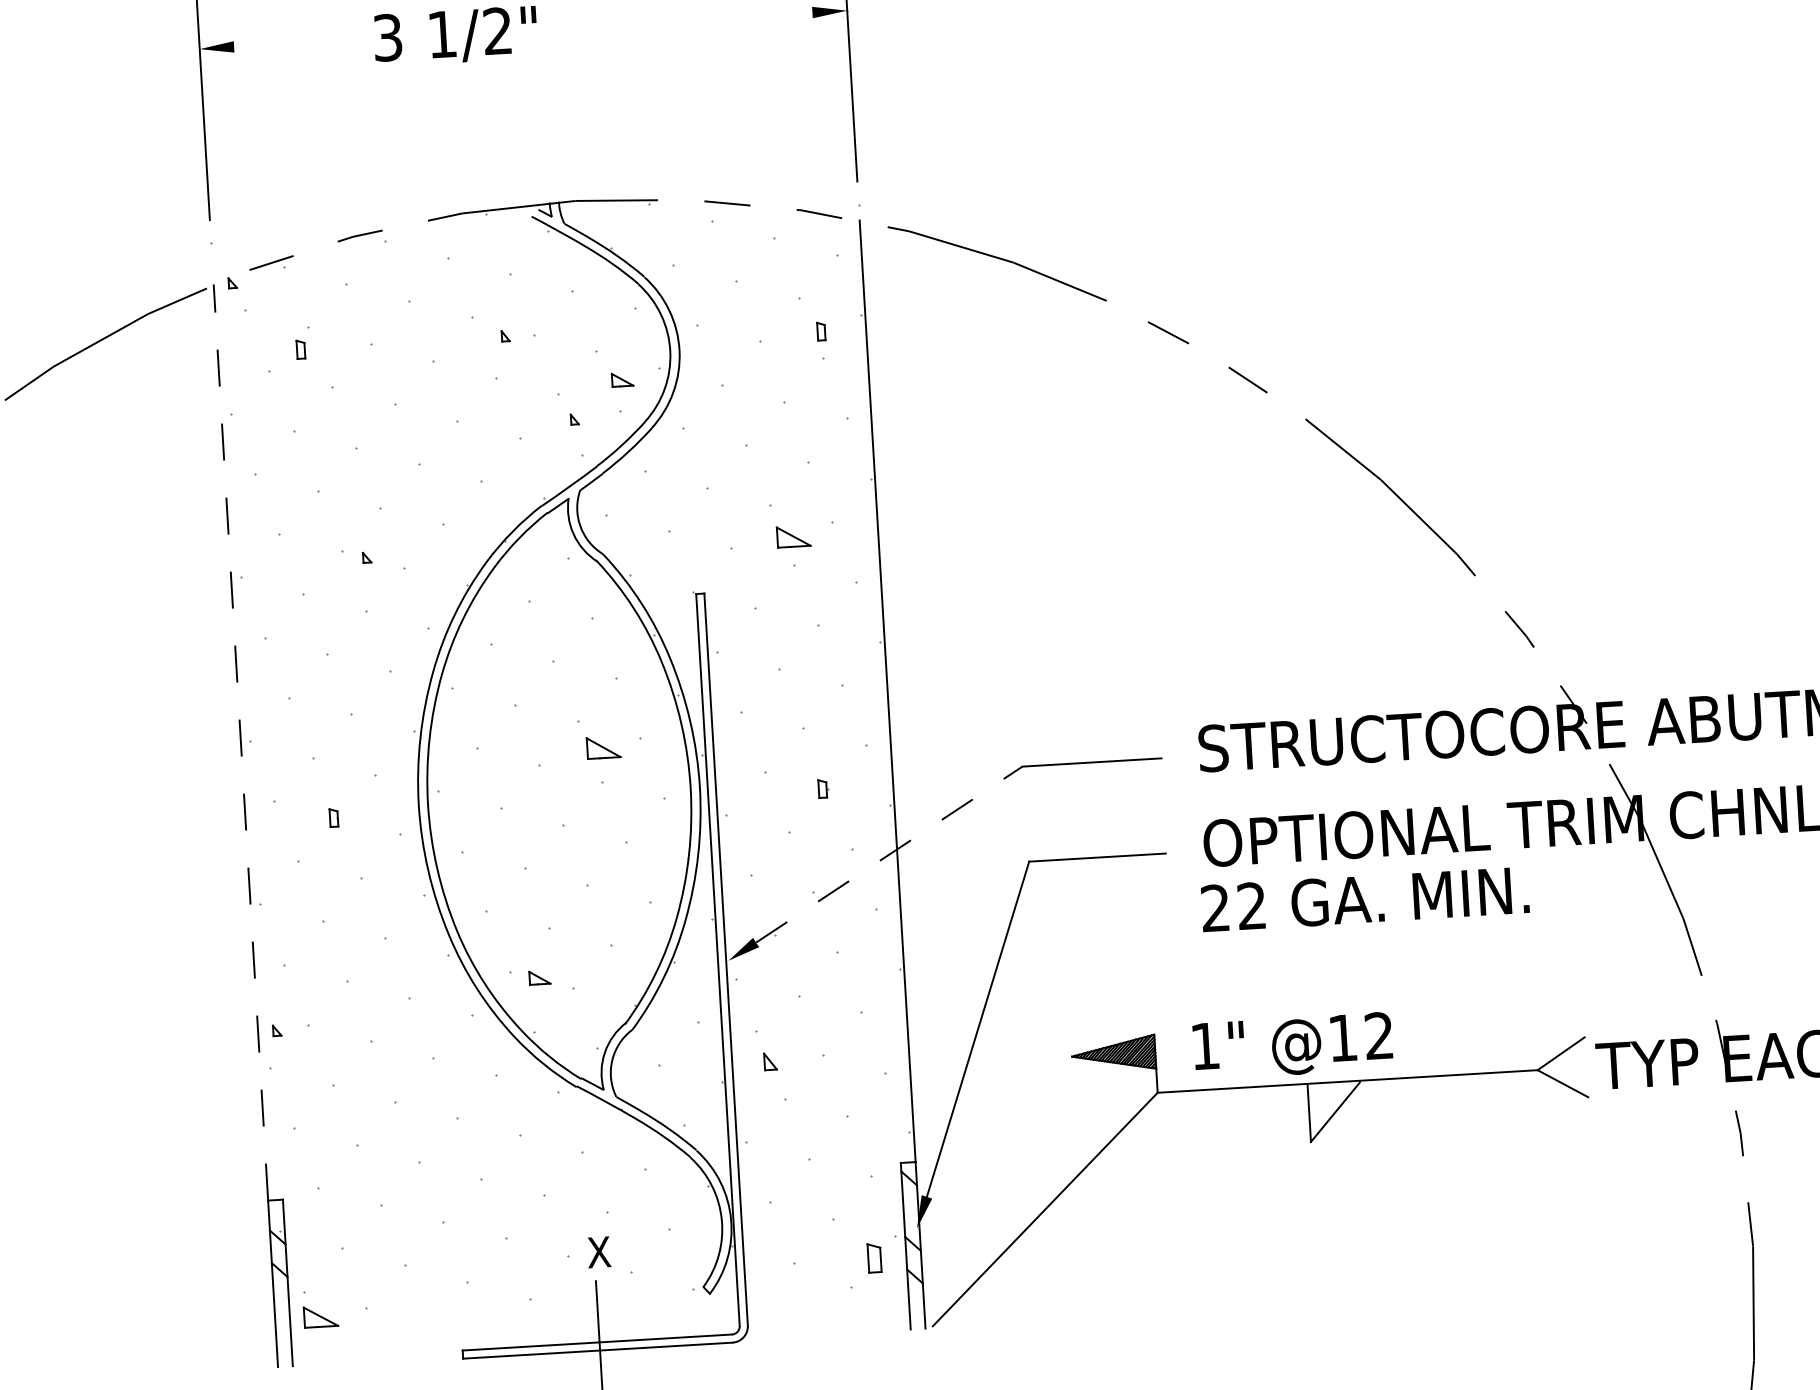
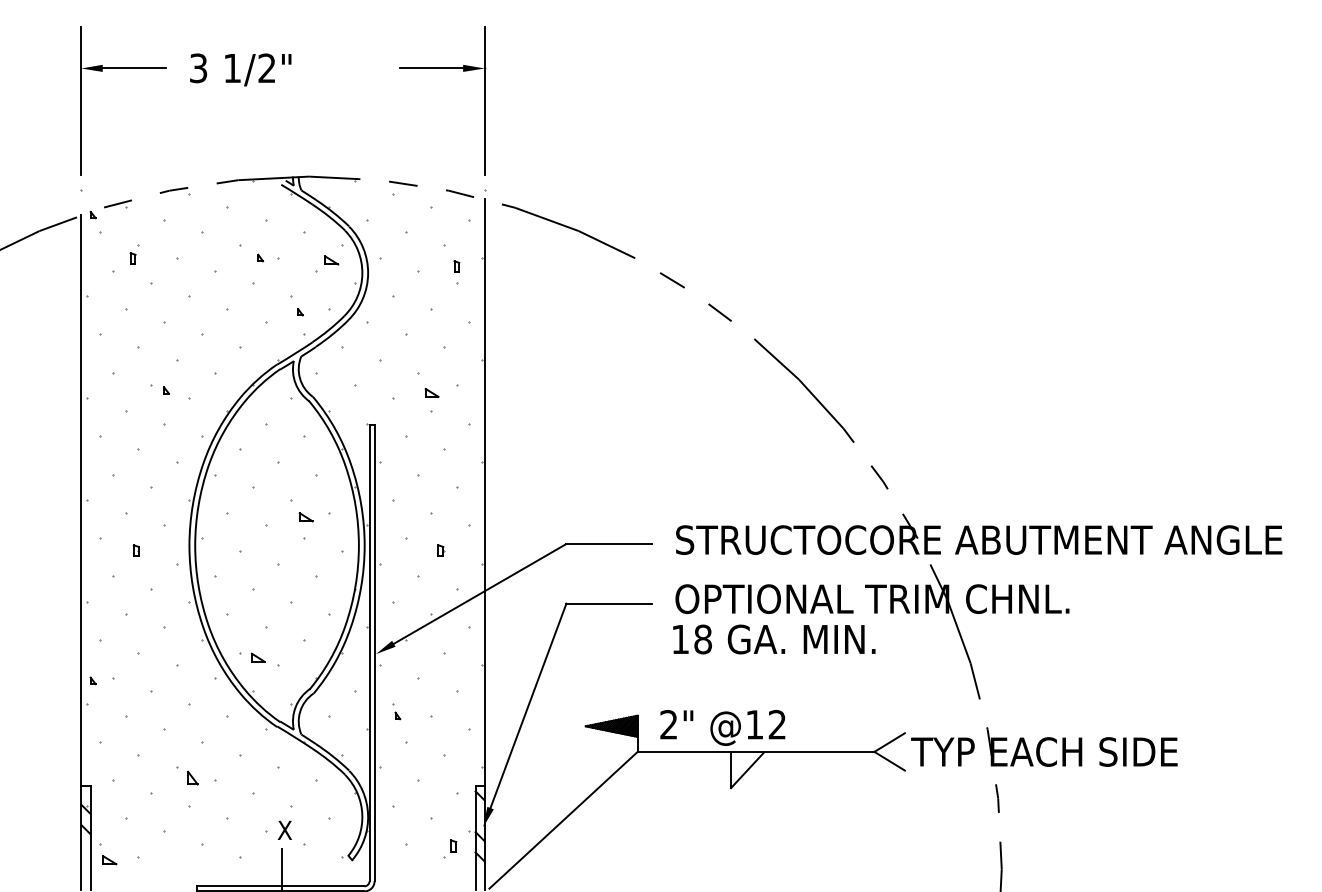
line: (761, 15) -> (431, 68), added
line: (283, 44) -> (133, 68), added
part: (622, 379) -> (331, 260), moved
part: (792, 535) -> (431, 392), size x0.62
line: (241, 742) -> (81, 500), dashed -> solid
part: (602, 748) -> (305, 517), size x0.62
line: (890, 853) -> (480, 593), dashed -> solid
text: (1233, 907) -> (691, 639), 22 -> 18
text: (1204, 1045) -> (668, 724), 1" -> 2"
part: (766, 1050) -> (396, 711), size x0.62
part: (445, 1176) -> (192, 777), added
part: (866, 1265) -> (450, 848), size x0.62
part: (320, 1317) -> (109, 860), size x0.62

